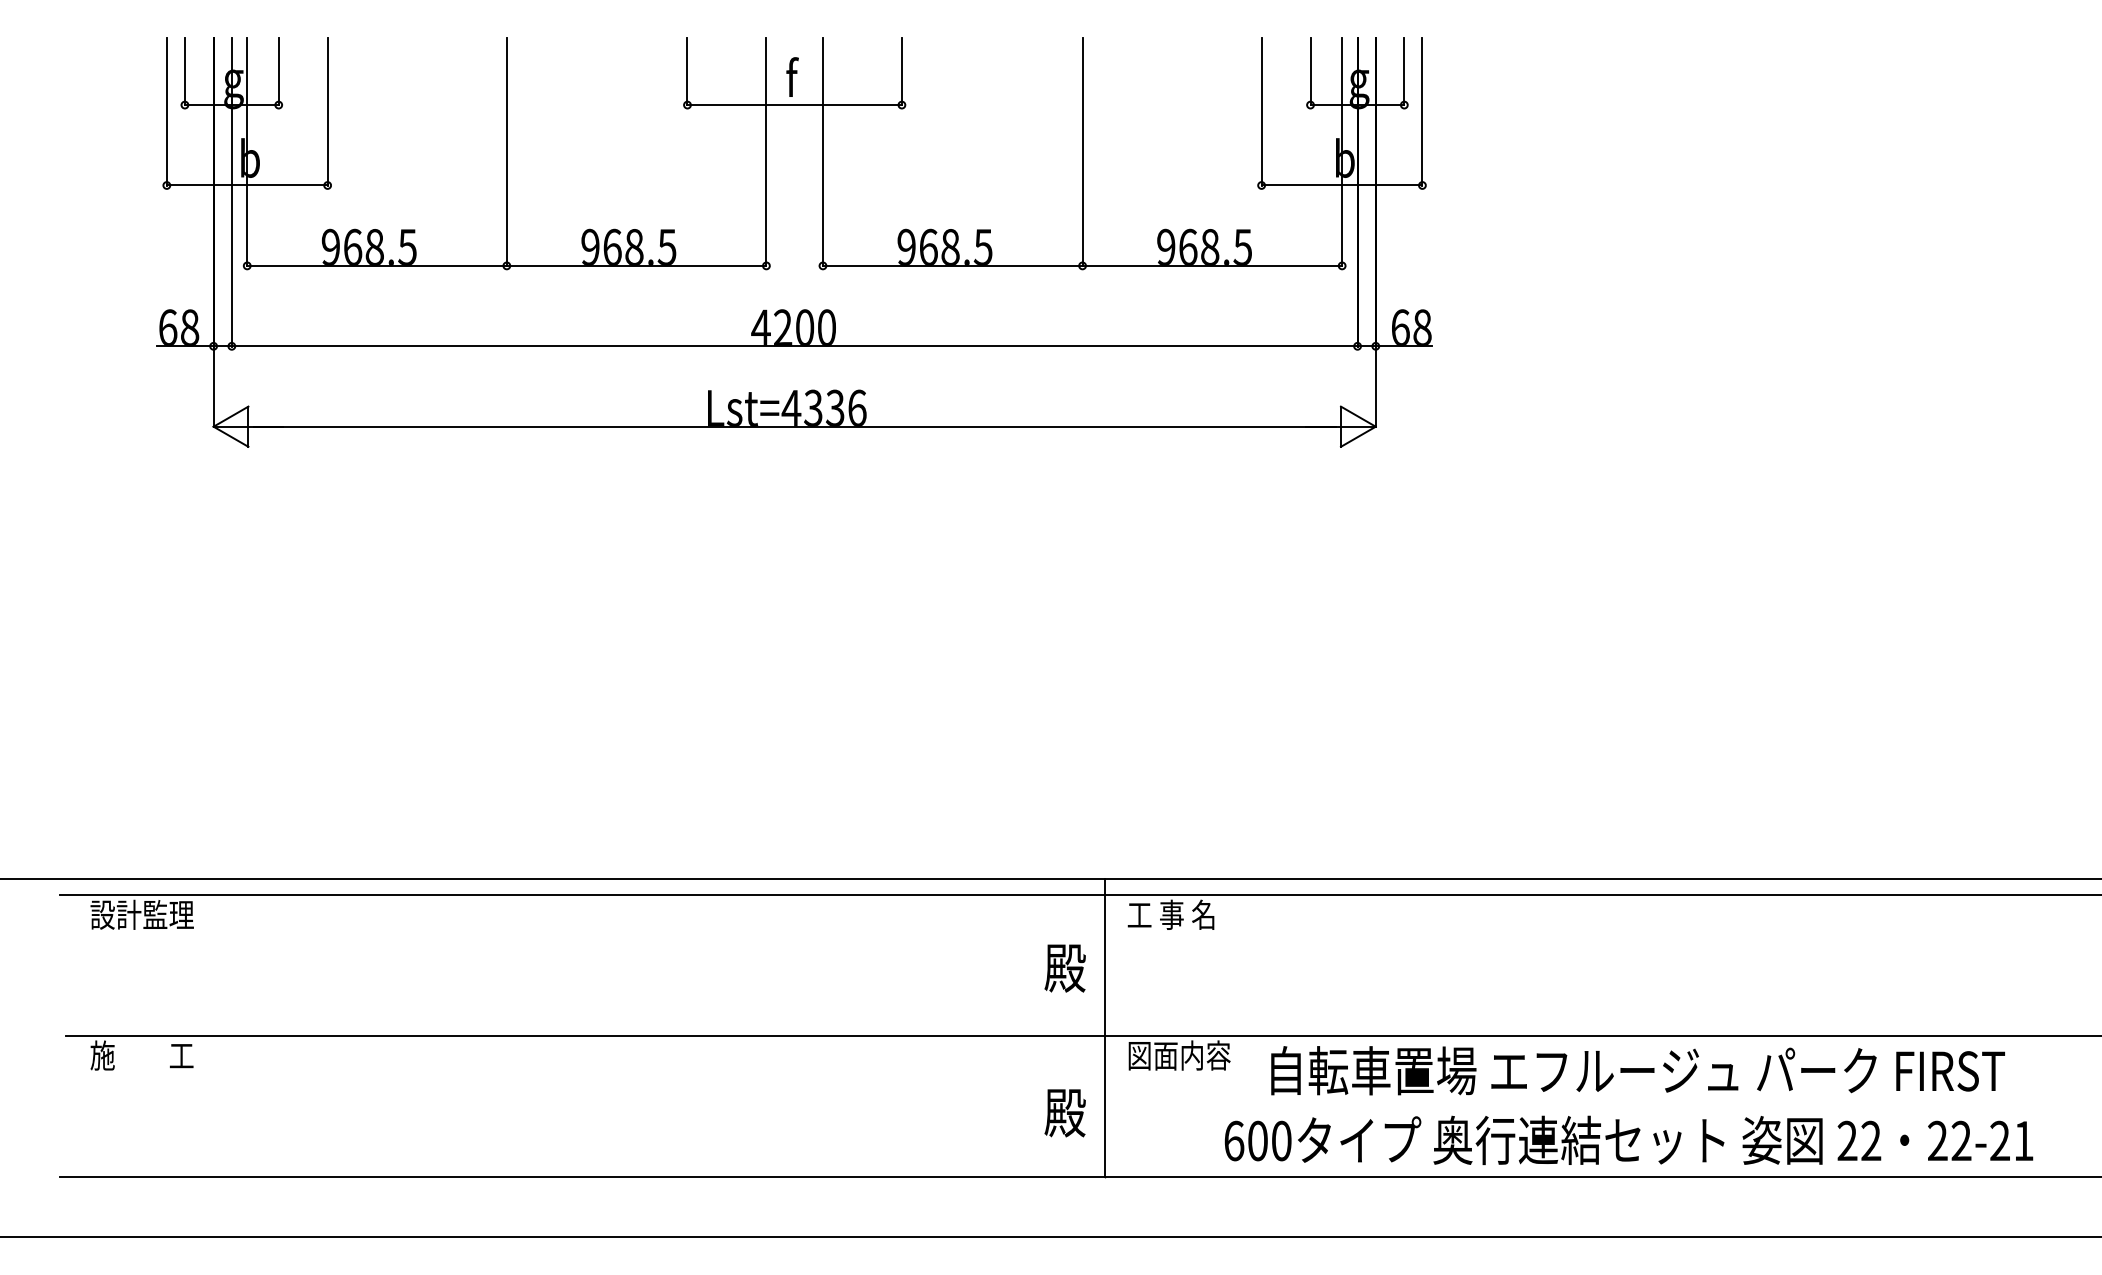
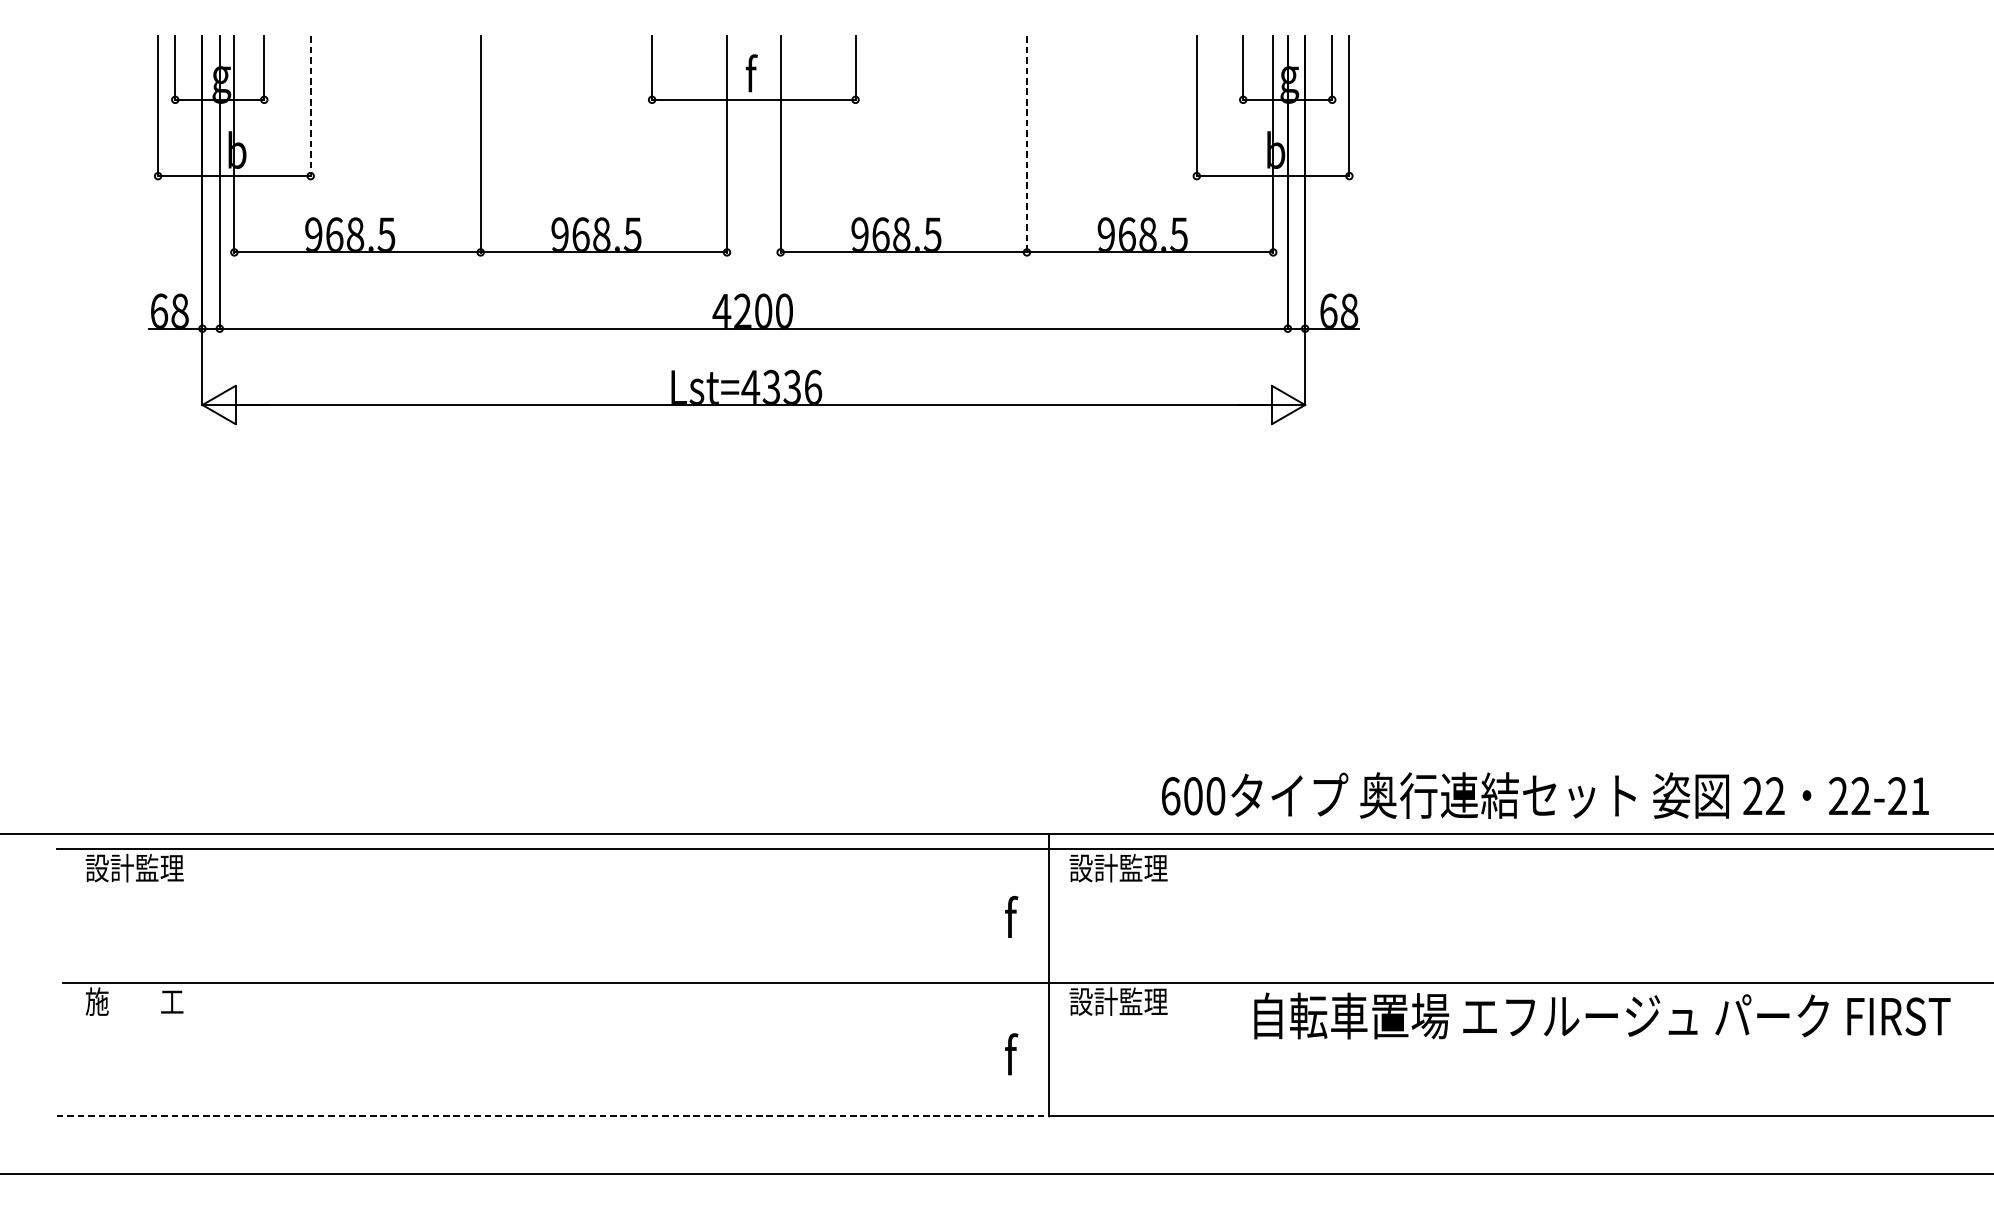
line: (327, 111) -> (310, 105), solid -> dashed
line: (1082, 152) -> (1026, 144), solid -> dashed
text: (1178, 914) -> (1117, 867), 工 事 名 -> 設計監理
text: (1064, 968) -> (1009, 919), 殿 -> f
text: (1178, 1055) -> (1117, 1001), 図面内容 -> 設計監理
text: (1637, 1070) -> (1601, 1015), moved
text: (1064, 1112) -> (1009, 1055), 殿 -> f
text: (1628, 1139) -> (1544, 794), moved
line: (582, 1176) -> (552, 1116), solid -> dashed

